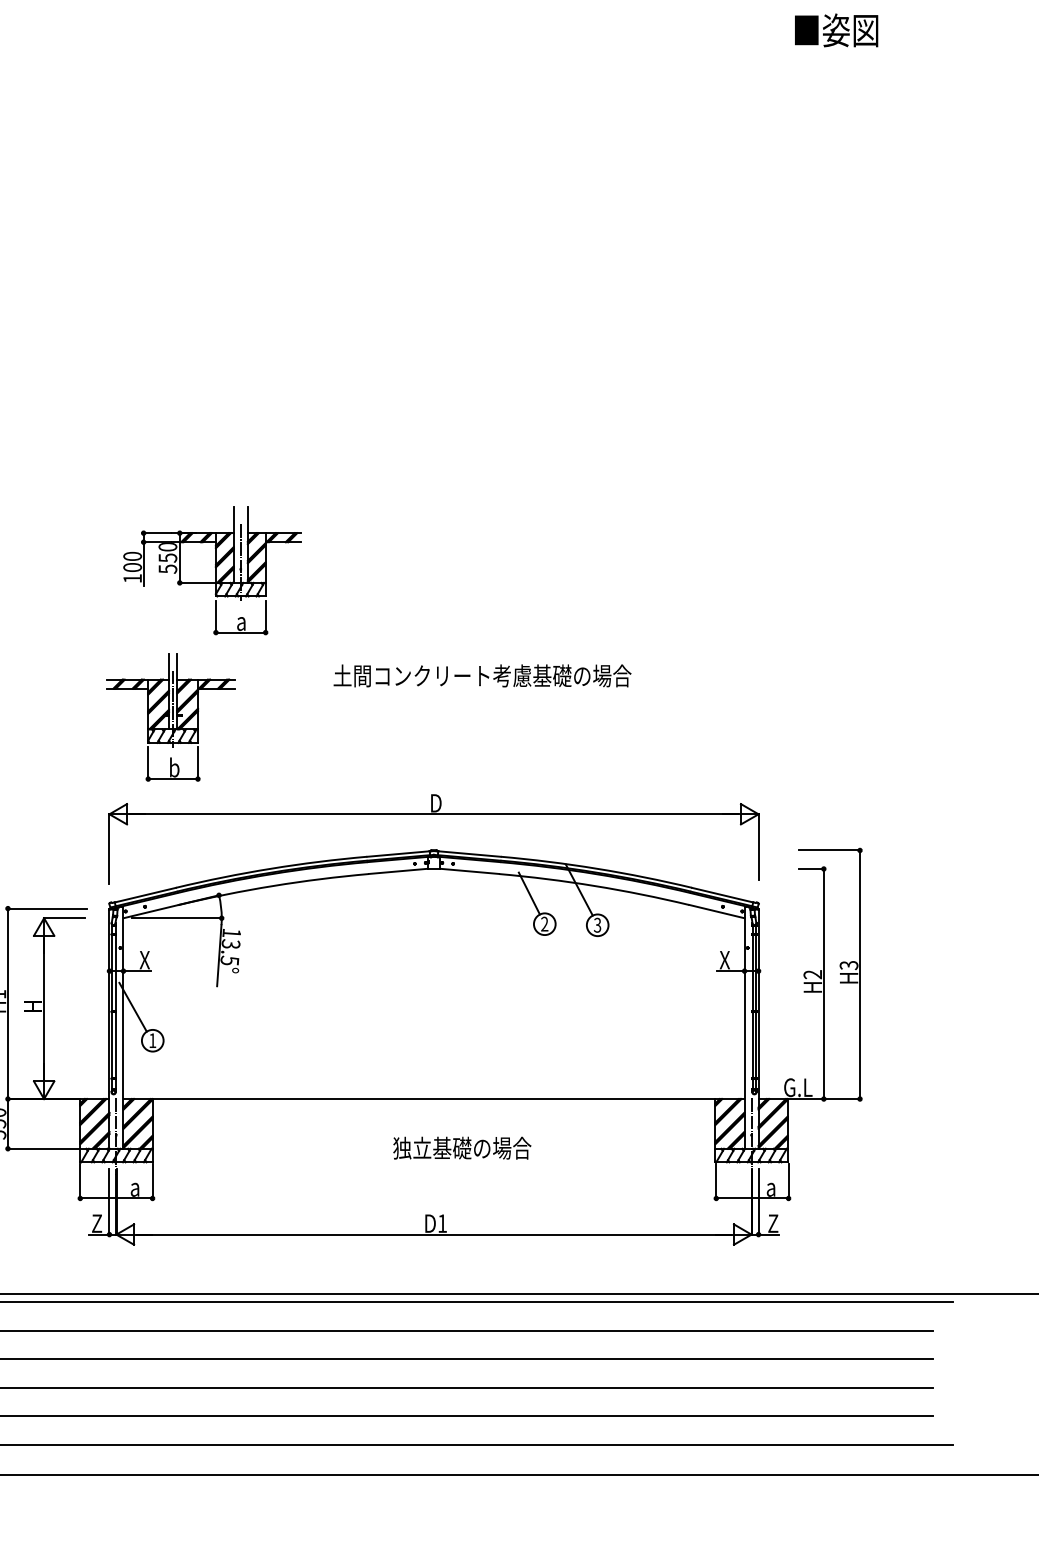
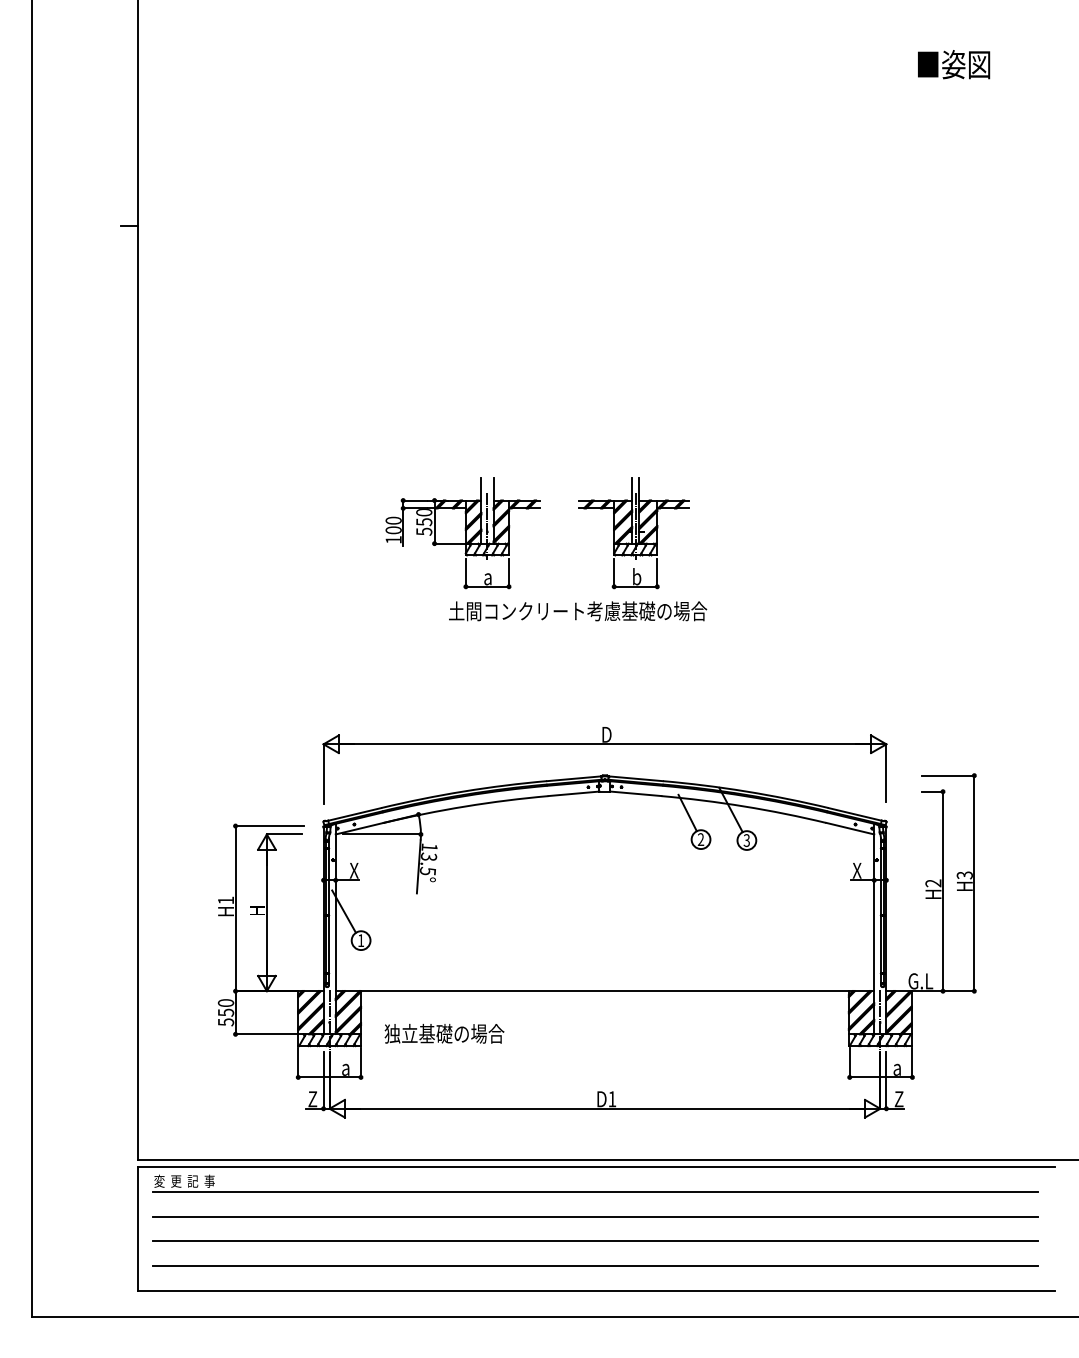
part: (212, 571) -> (462, 533), moved
text: (483, 676) -> (578, 611), moved
part: (170, 717) -> (633, 533), moved
text: (462, 1147) -> (444, 1033), moved

